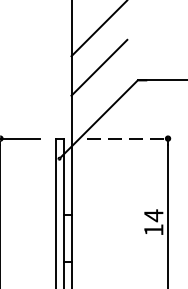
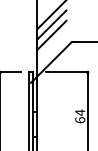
line: (98, 46) -> (51, 24), added
line: (129, 138) -> (67, 72), dashed -> solid
text: (154, 230) -> (80, 120), 14 -> 64

